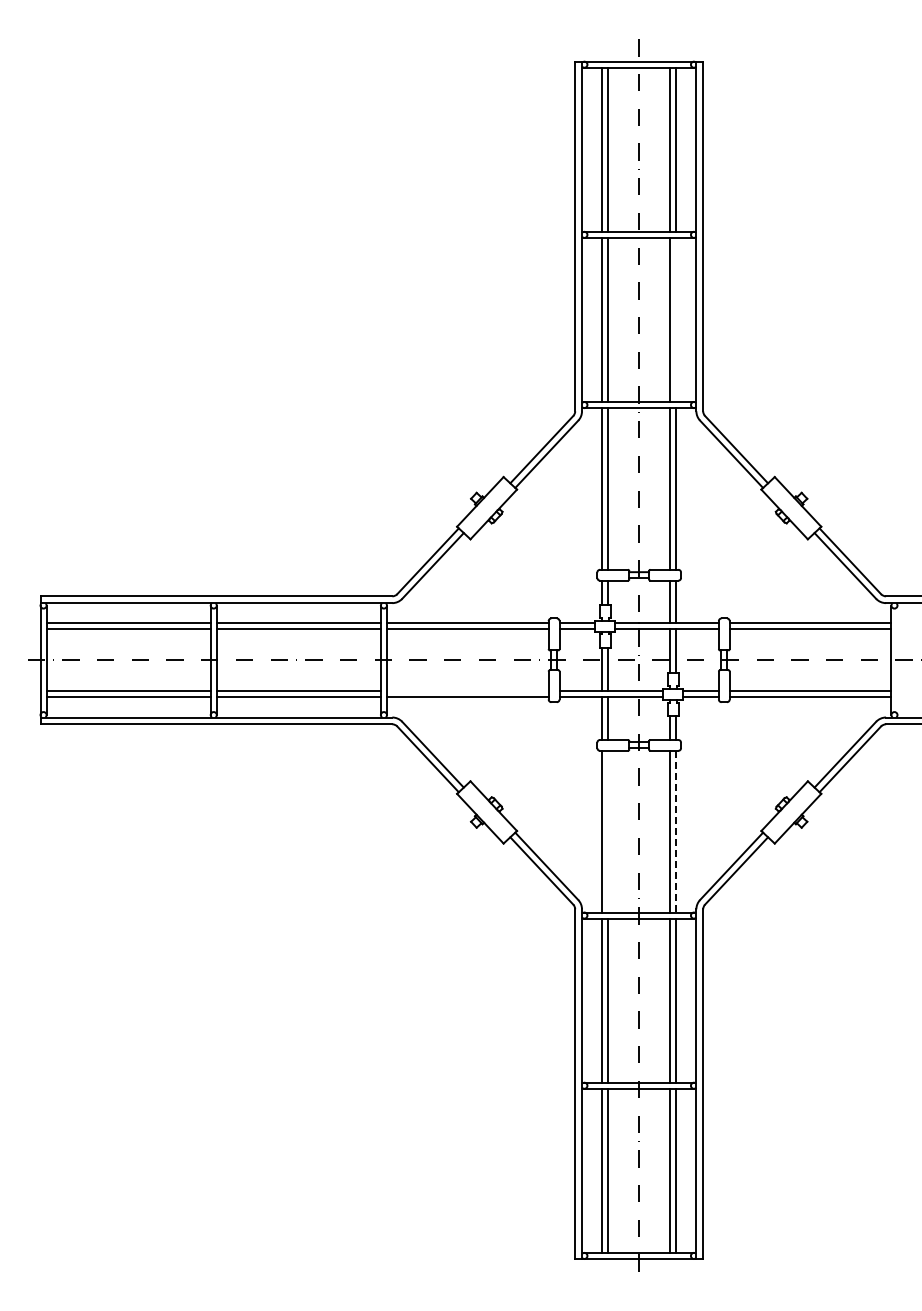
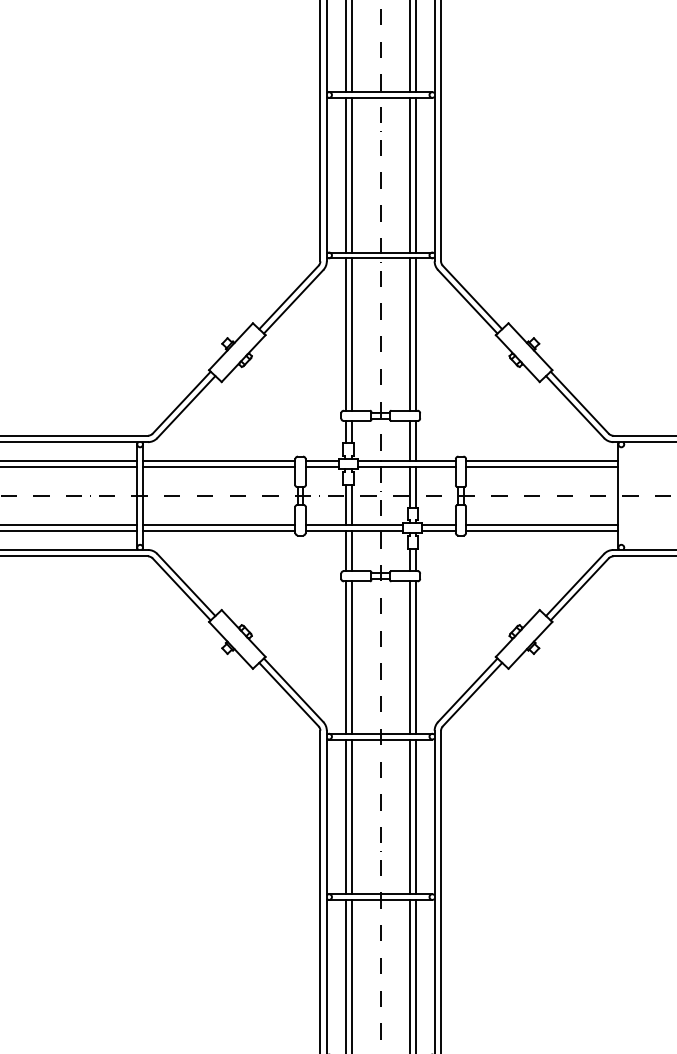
line: (676, 319) -> (415, 174), added
line: (467, 691) -> (218, 525), added
line: (608, 831) -> (351, 657), added
line: (676, 831) -> (415, 657), dashed -> solid

